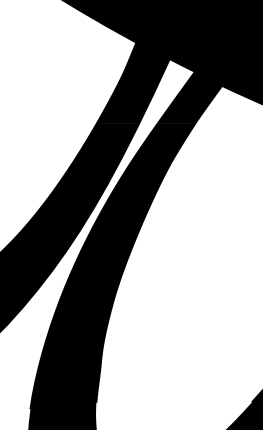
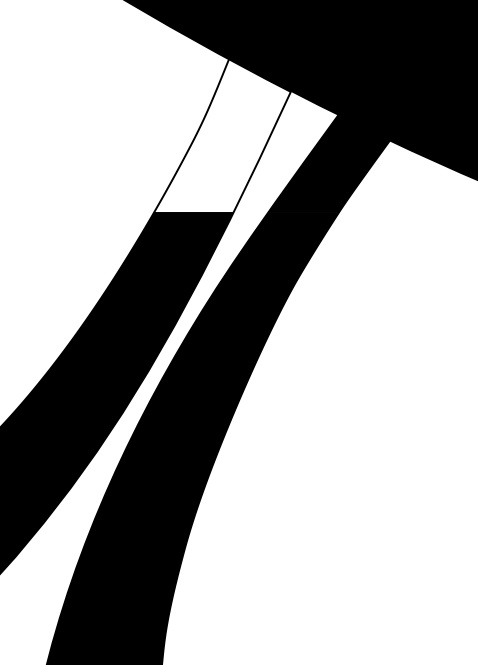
fill: (132, 82) -> (221, 134), removed

